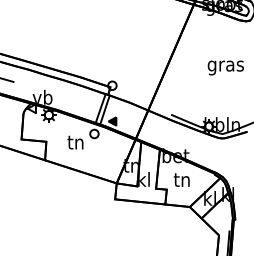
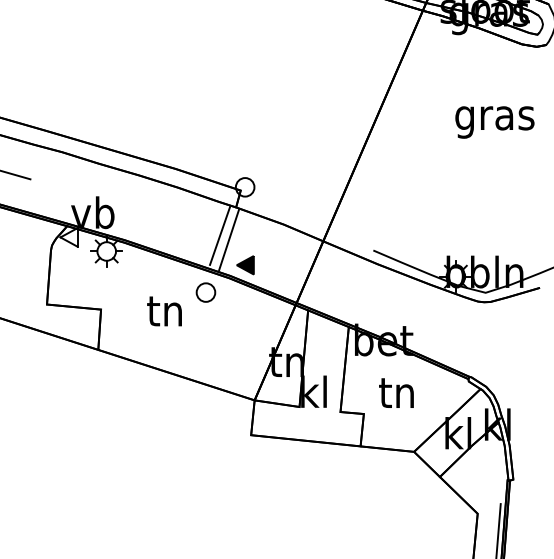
text: (225, 67) -> (494, 121), moved

